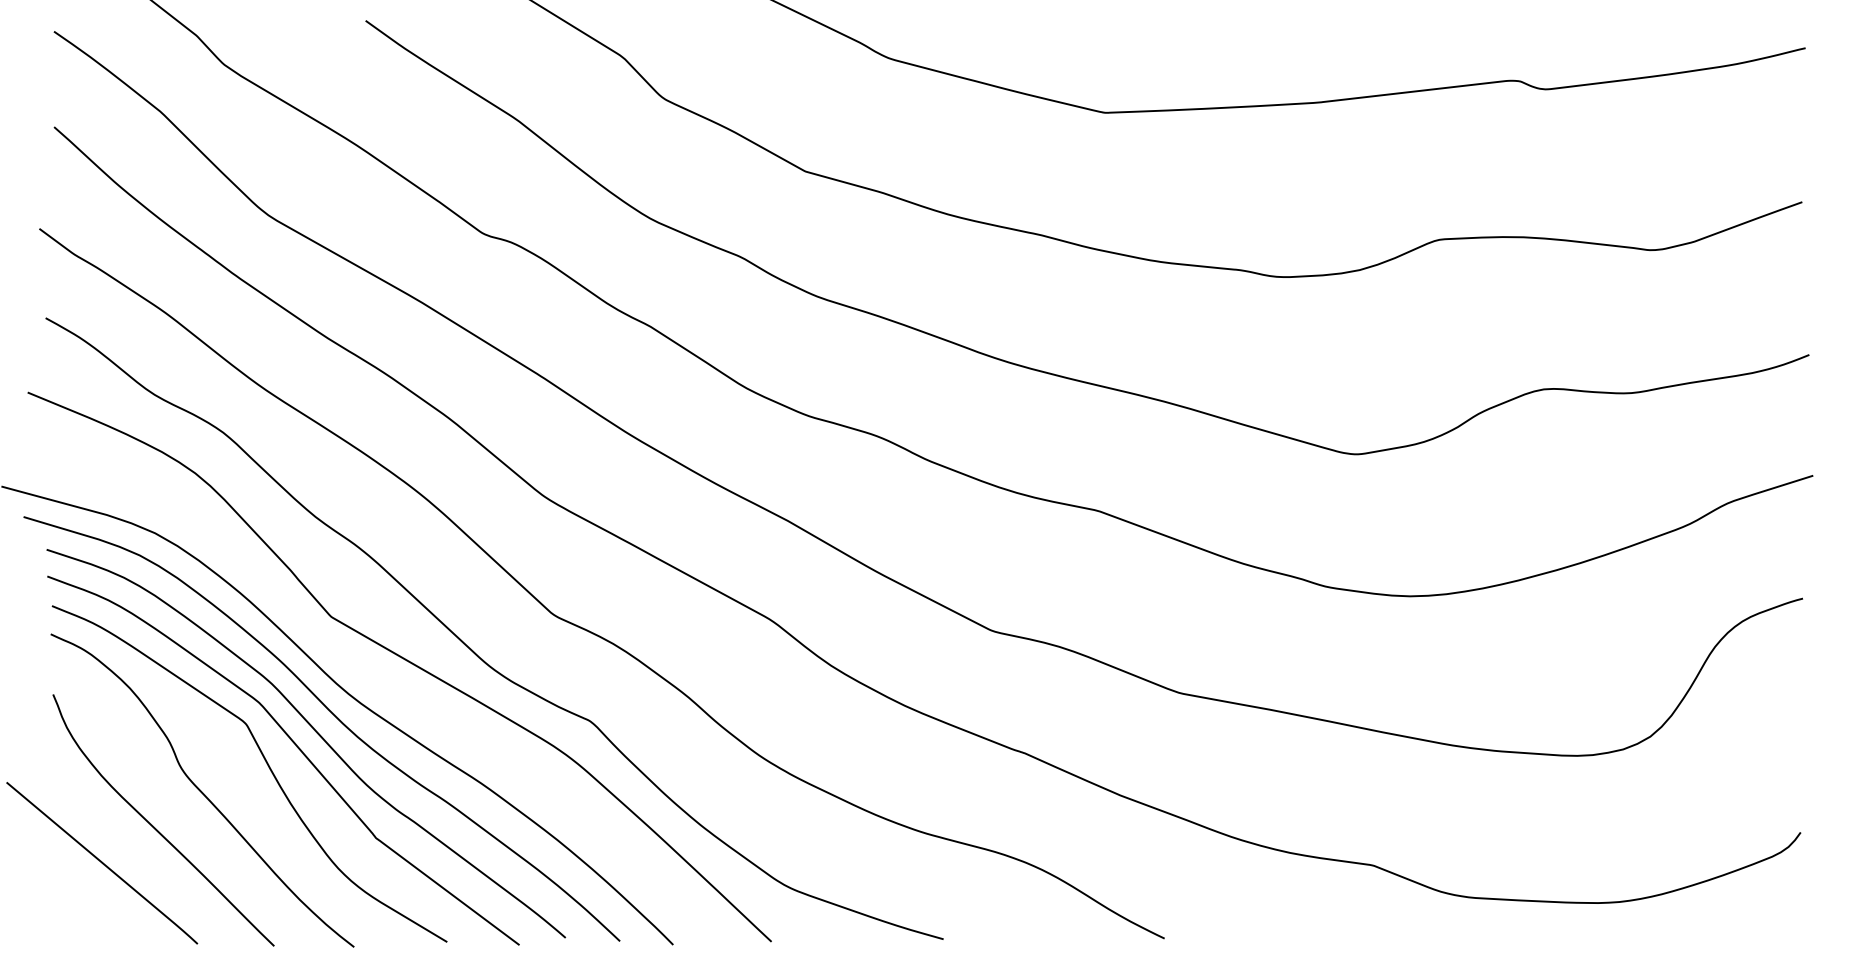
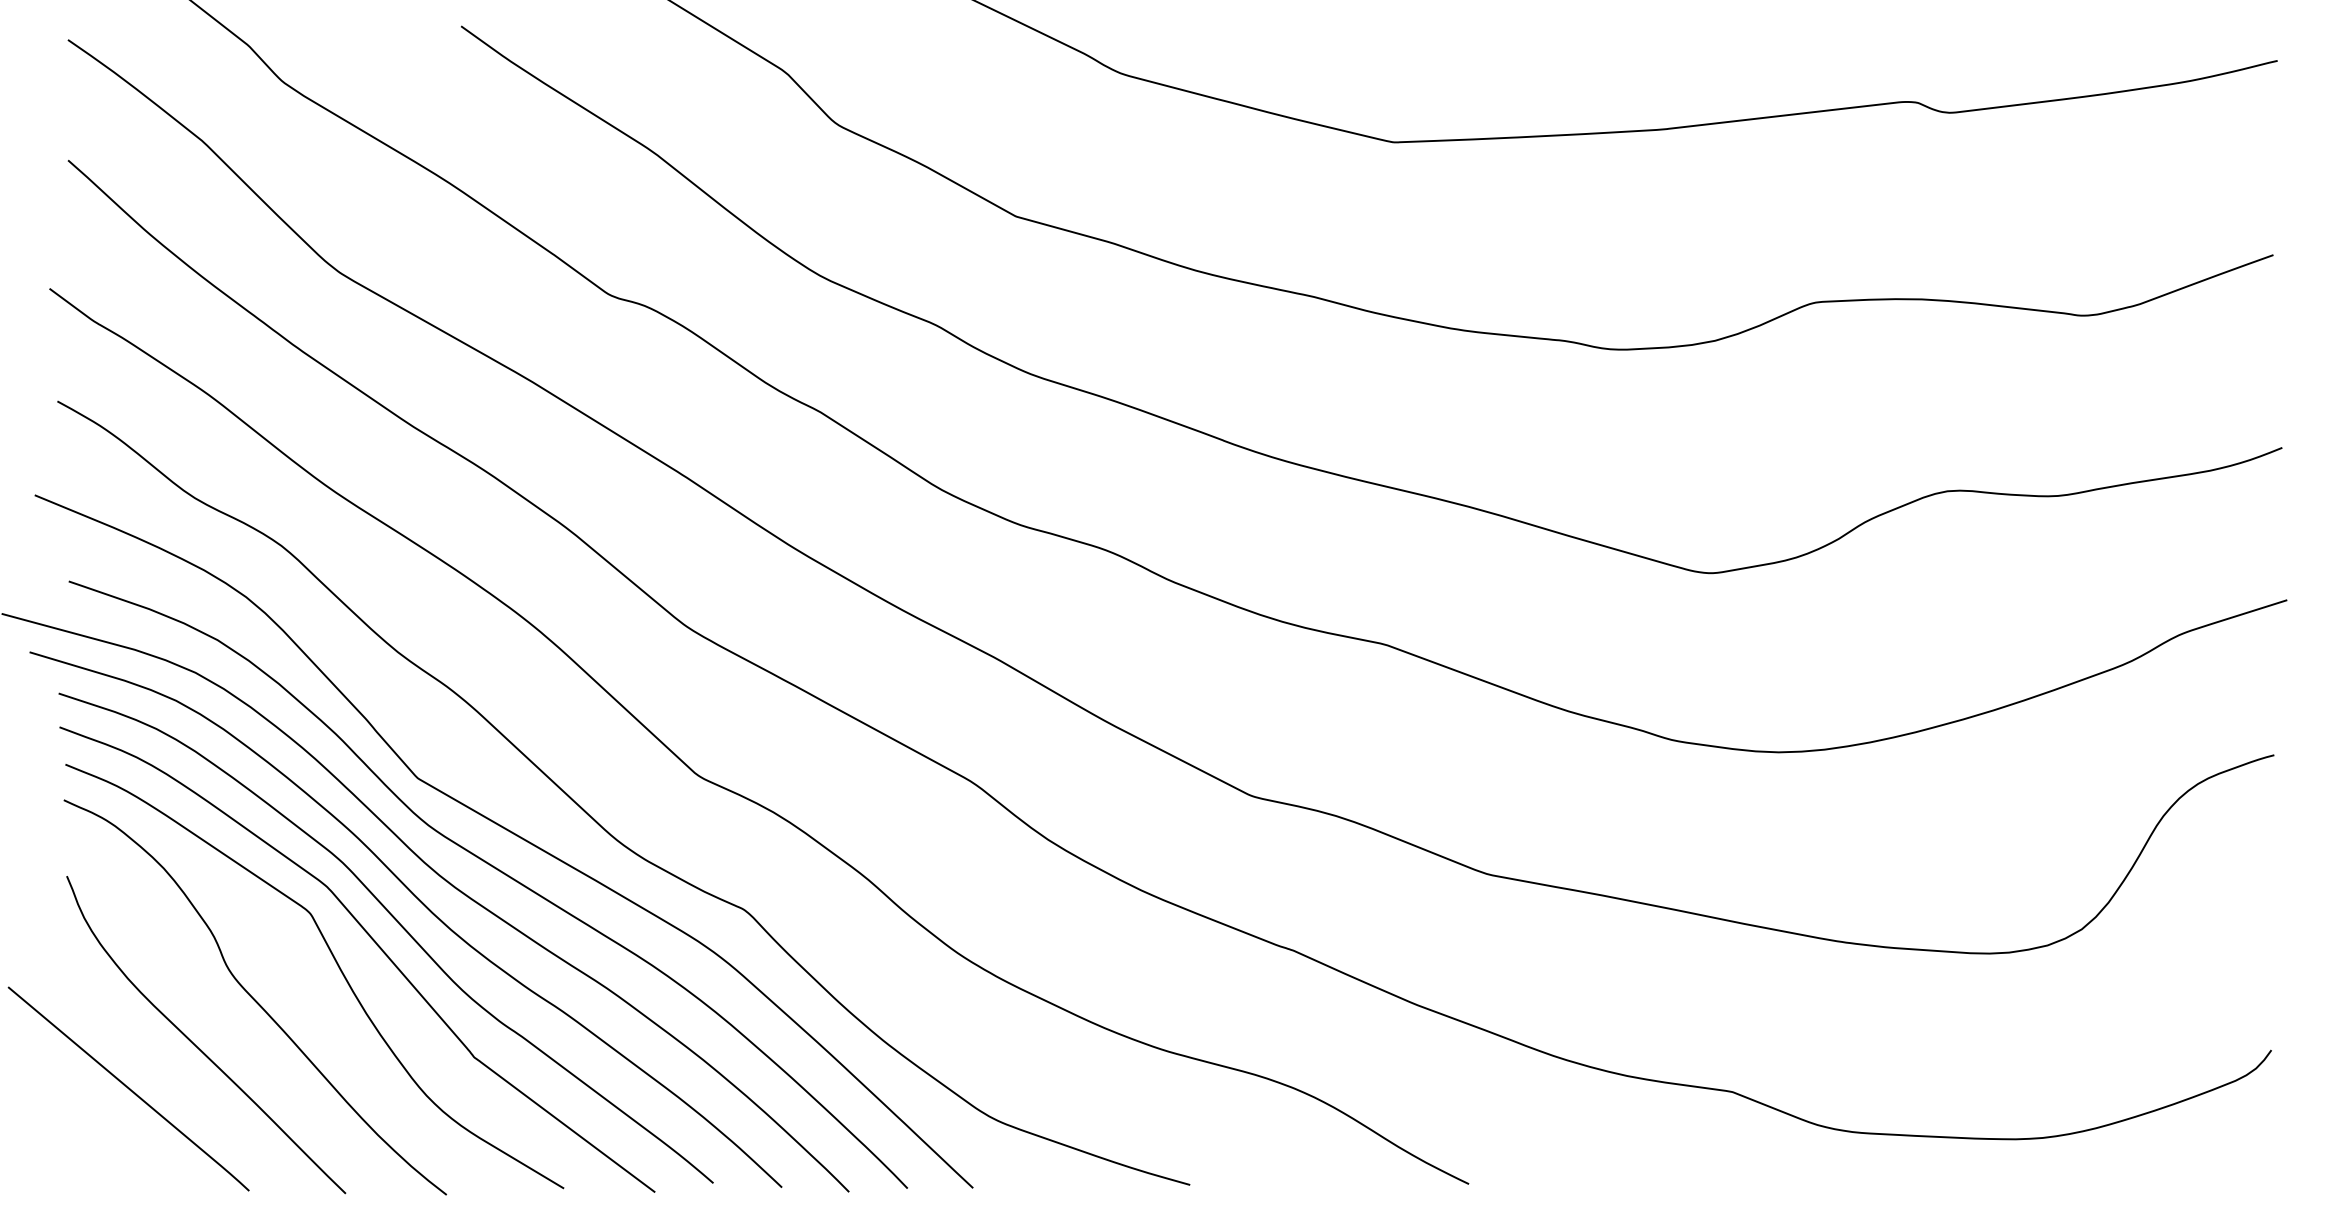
curve: (394, 690) -> (497, 871), added

